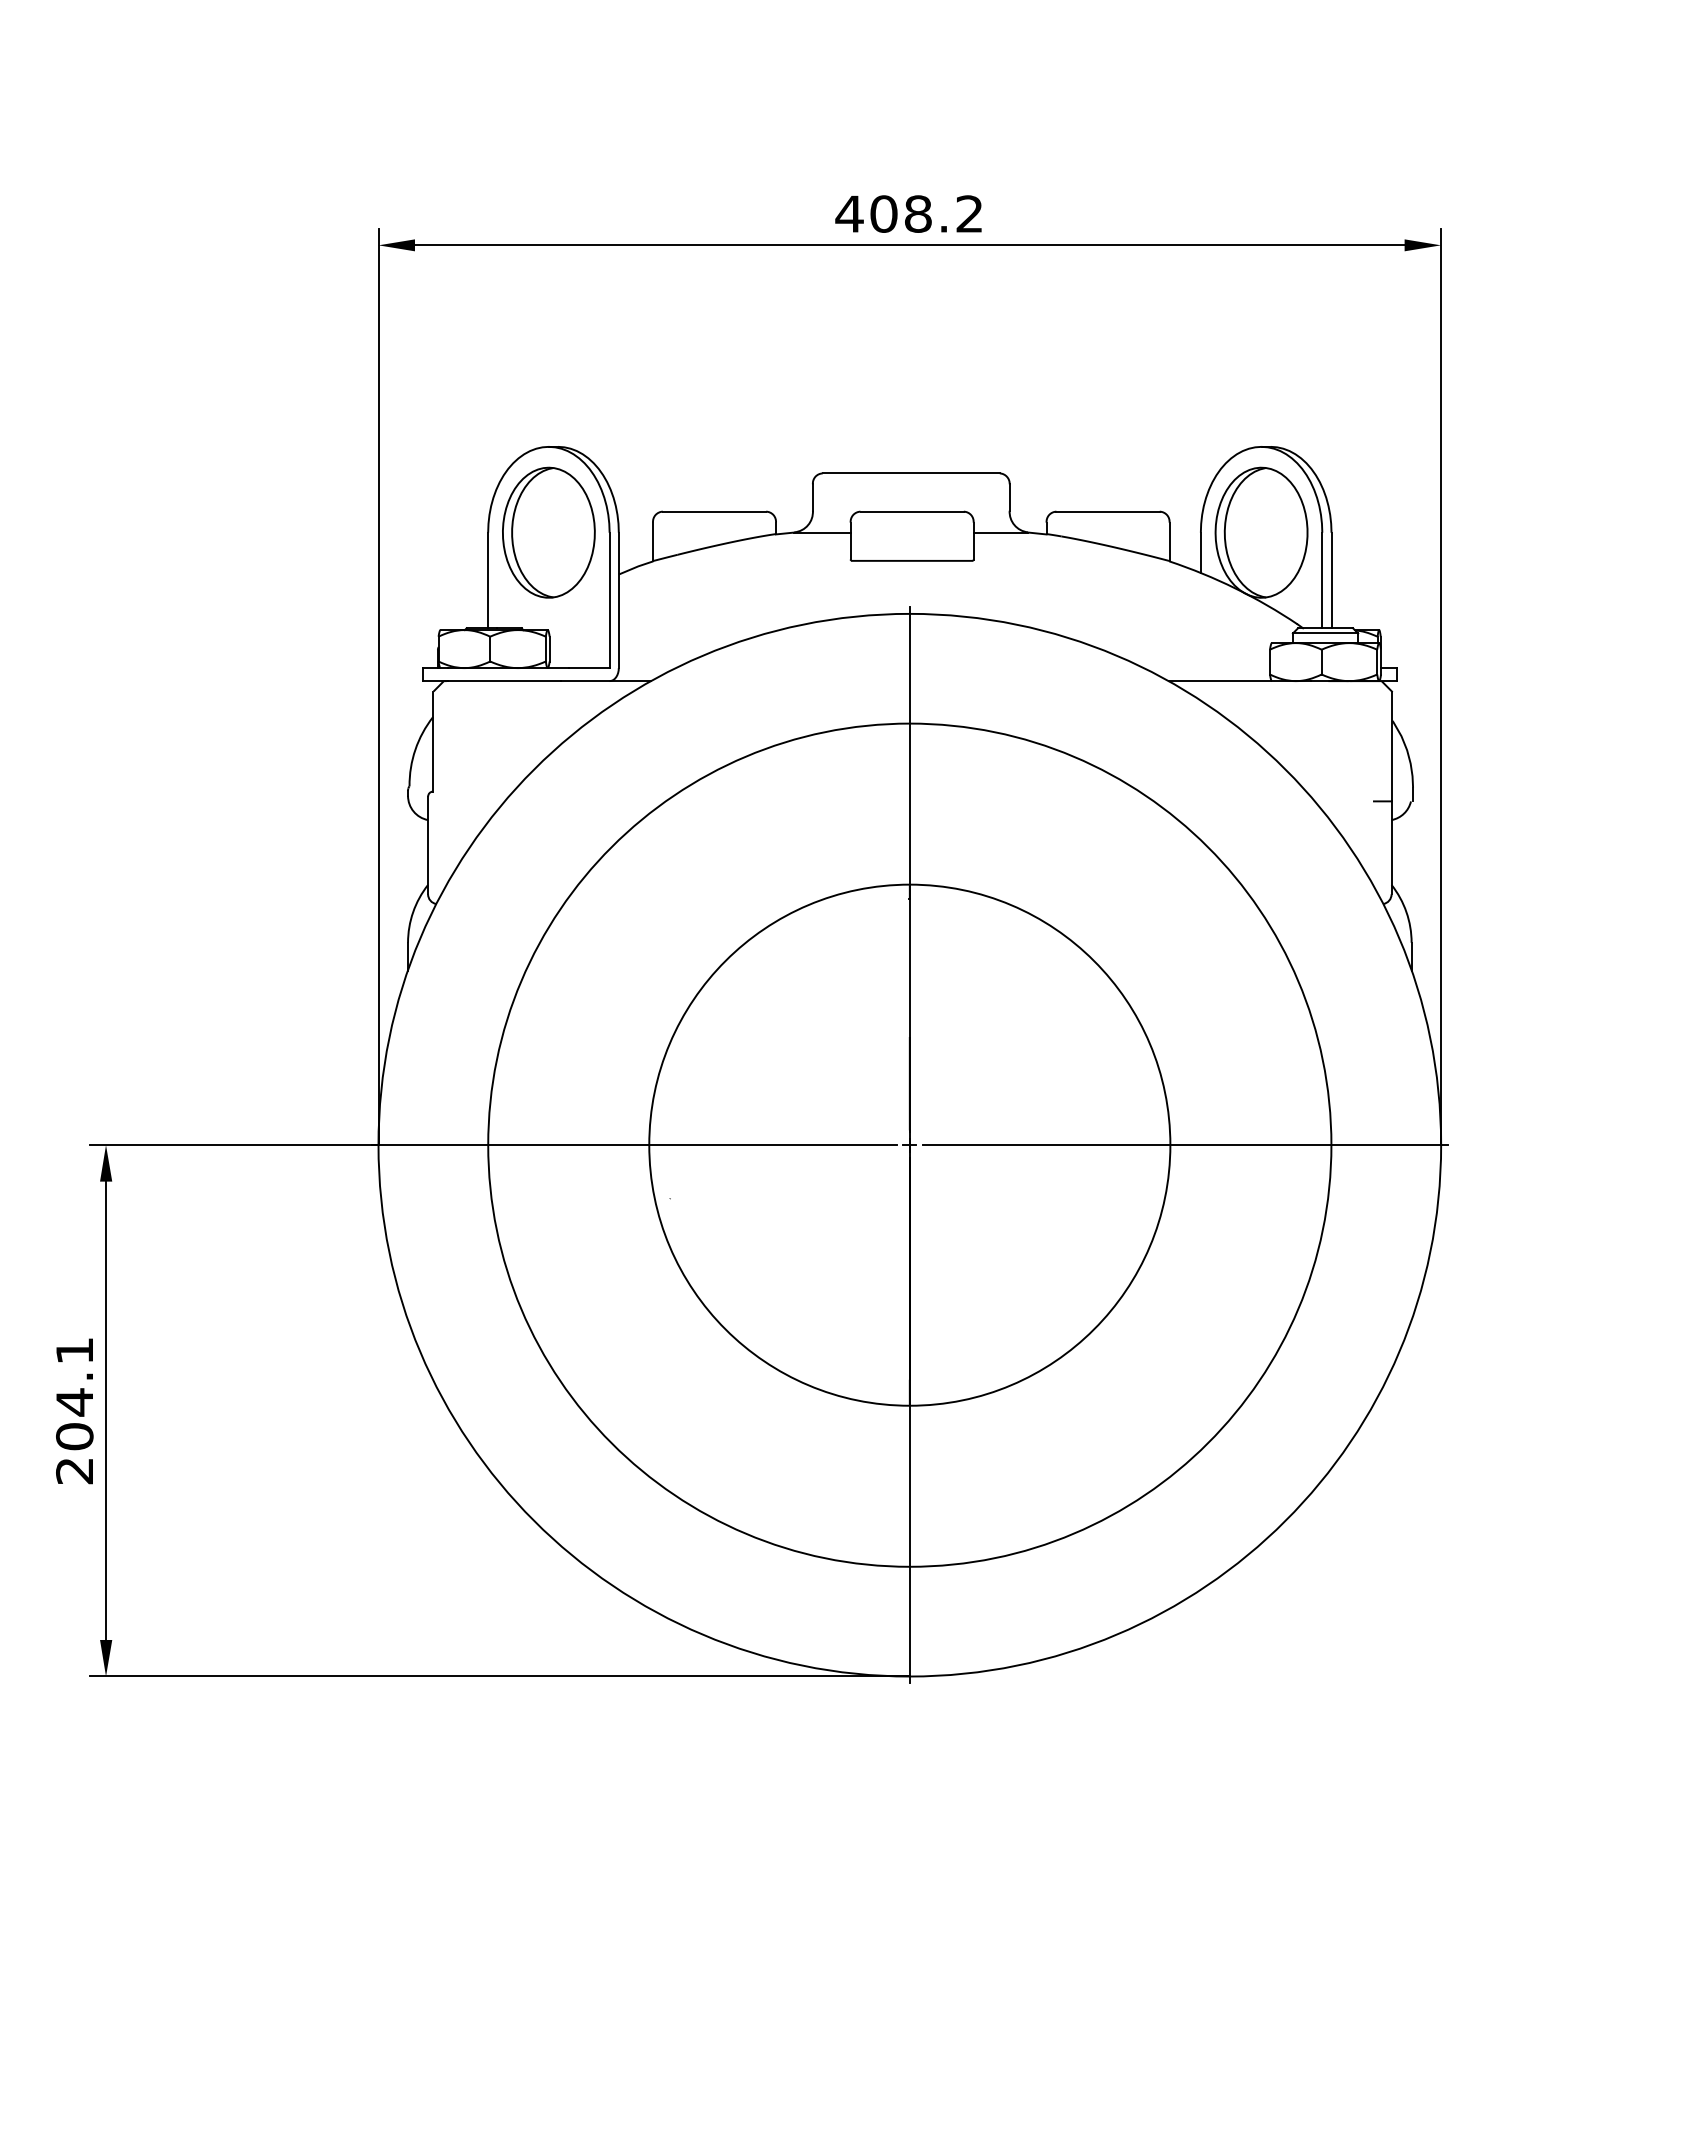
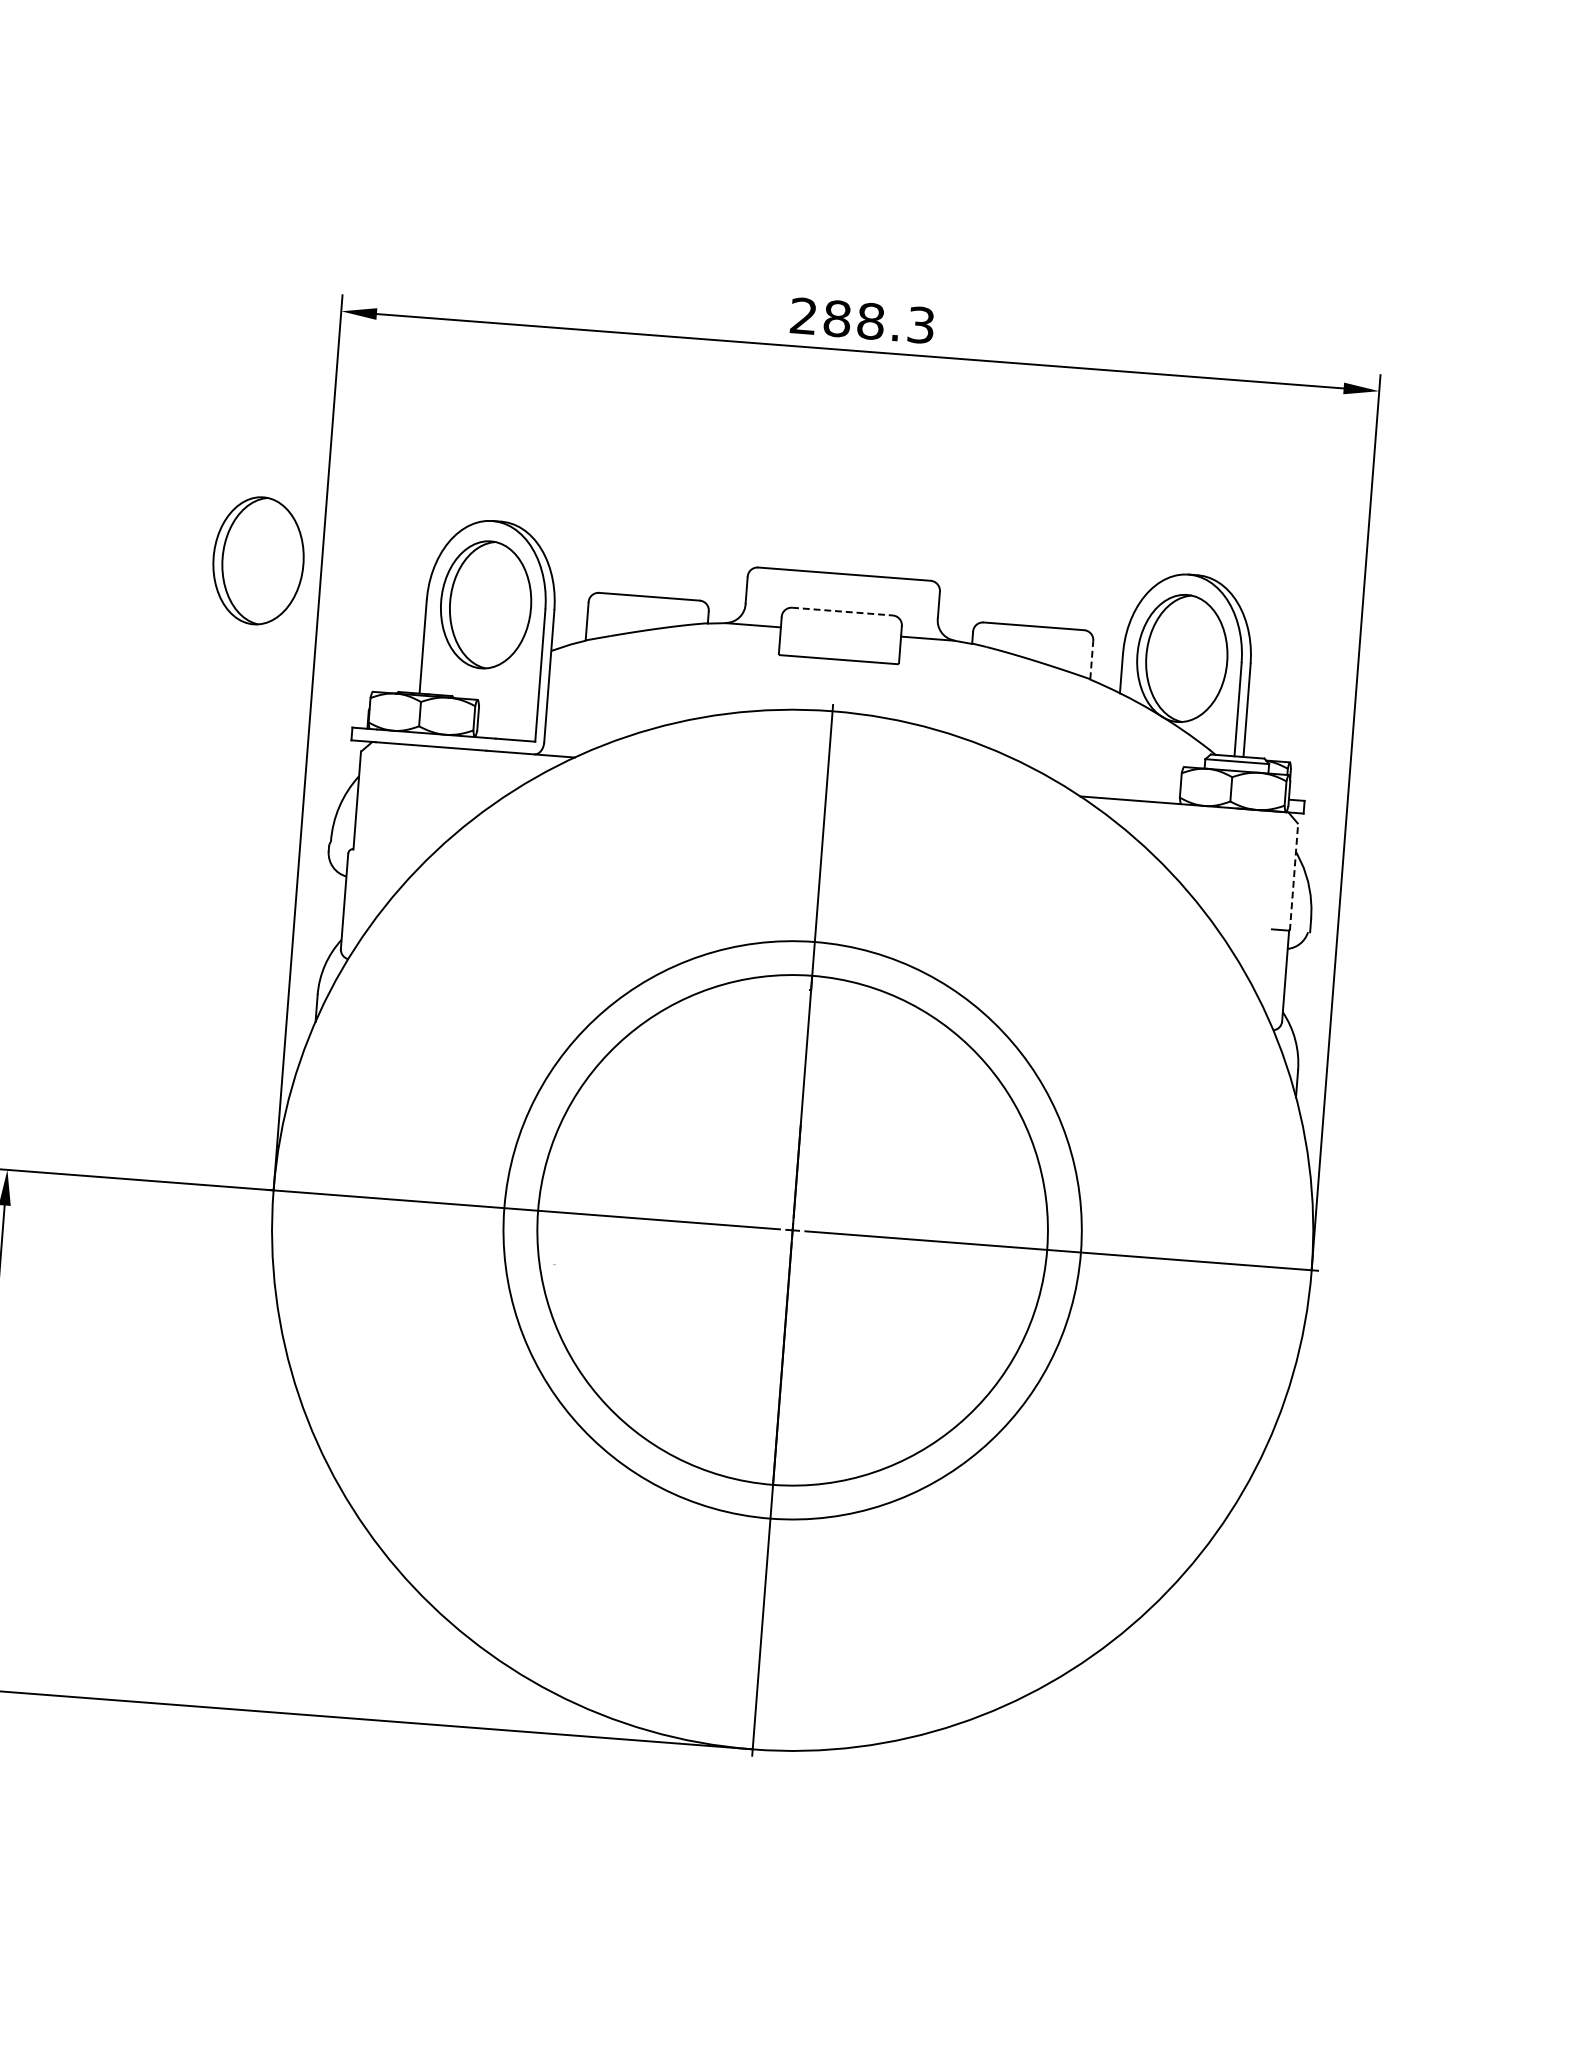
text: (908, 213) -> (861, 320), 408.2 -> 288.3
part: (313, 505) -> (258, 560), added
line: (912, 511) -> (842, 611), solid -> dashed
line: (1169, 541) -> (1091, 660), solid -> dashed
line: (1392, 746) -> (1294, 877), solid -> dashed
circle: (909, 1144) -> (792, 1229), size x0.7

